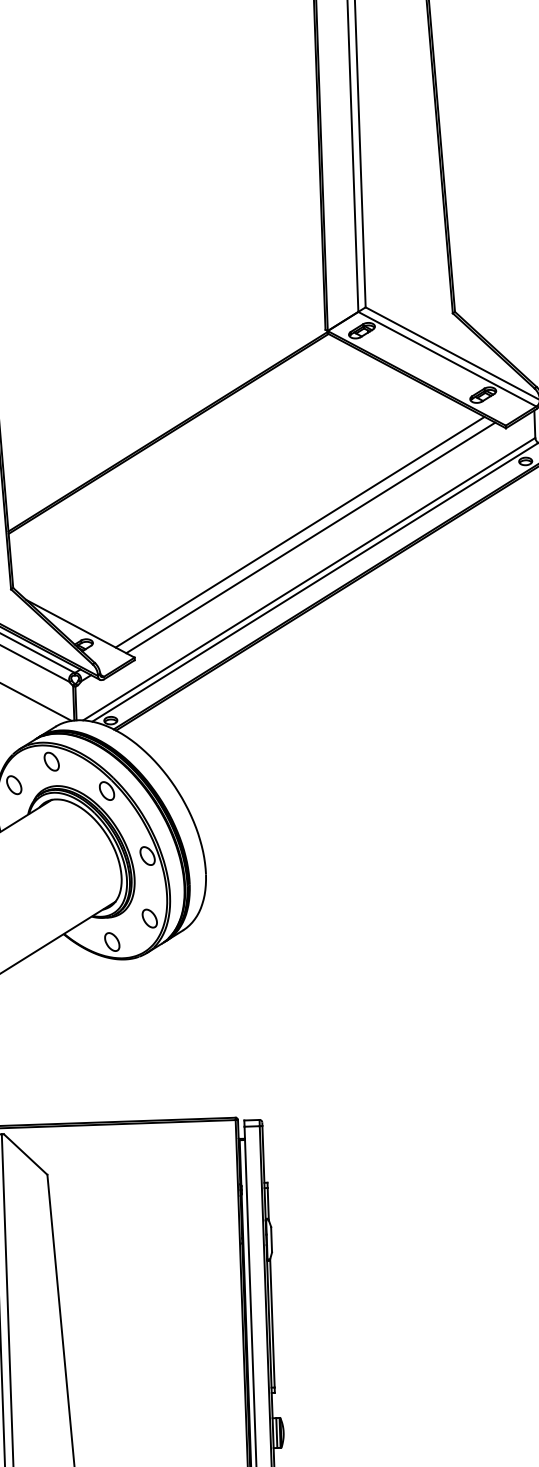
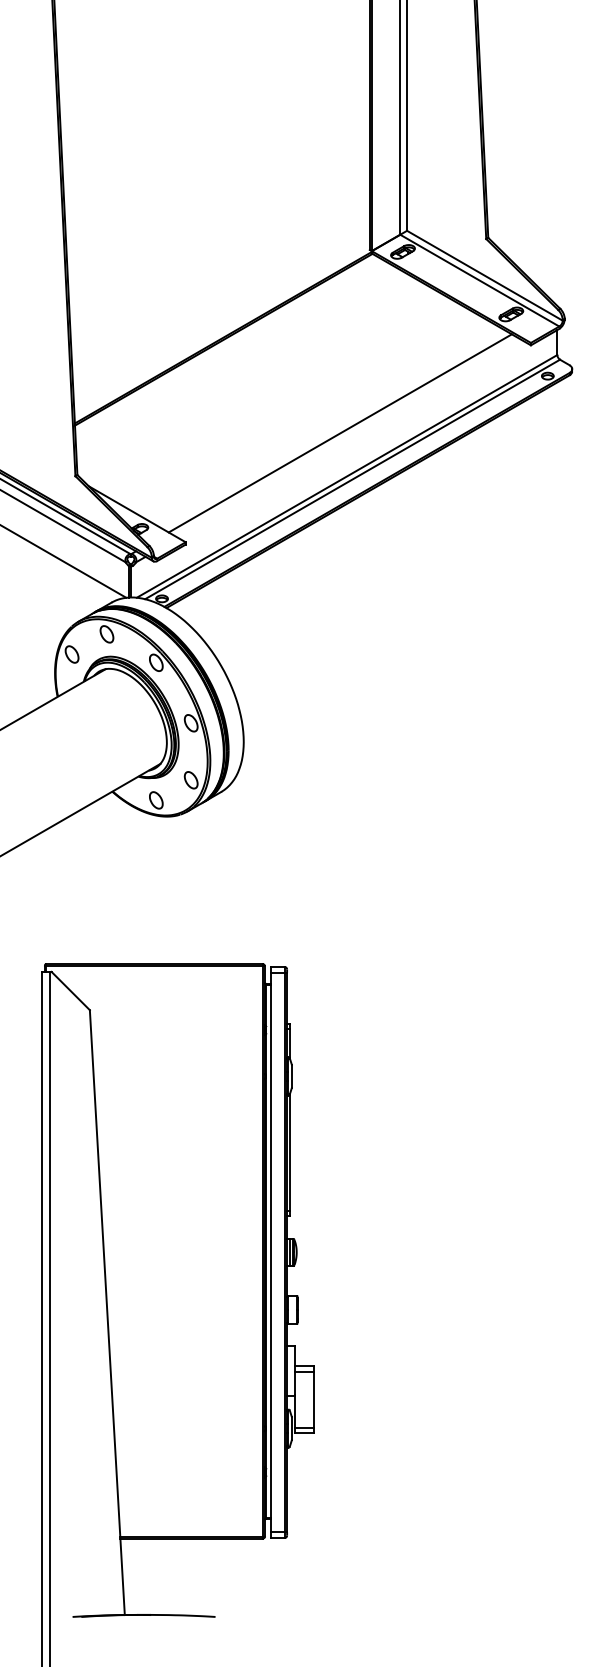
line: (310, 537) -> (349, 438), removed

